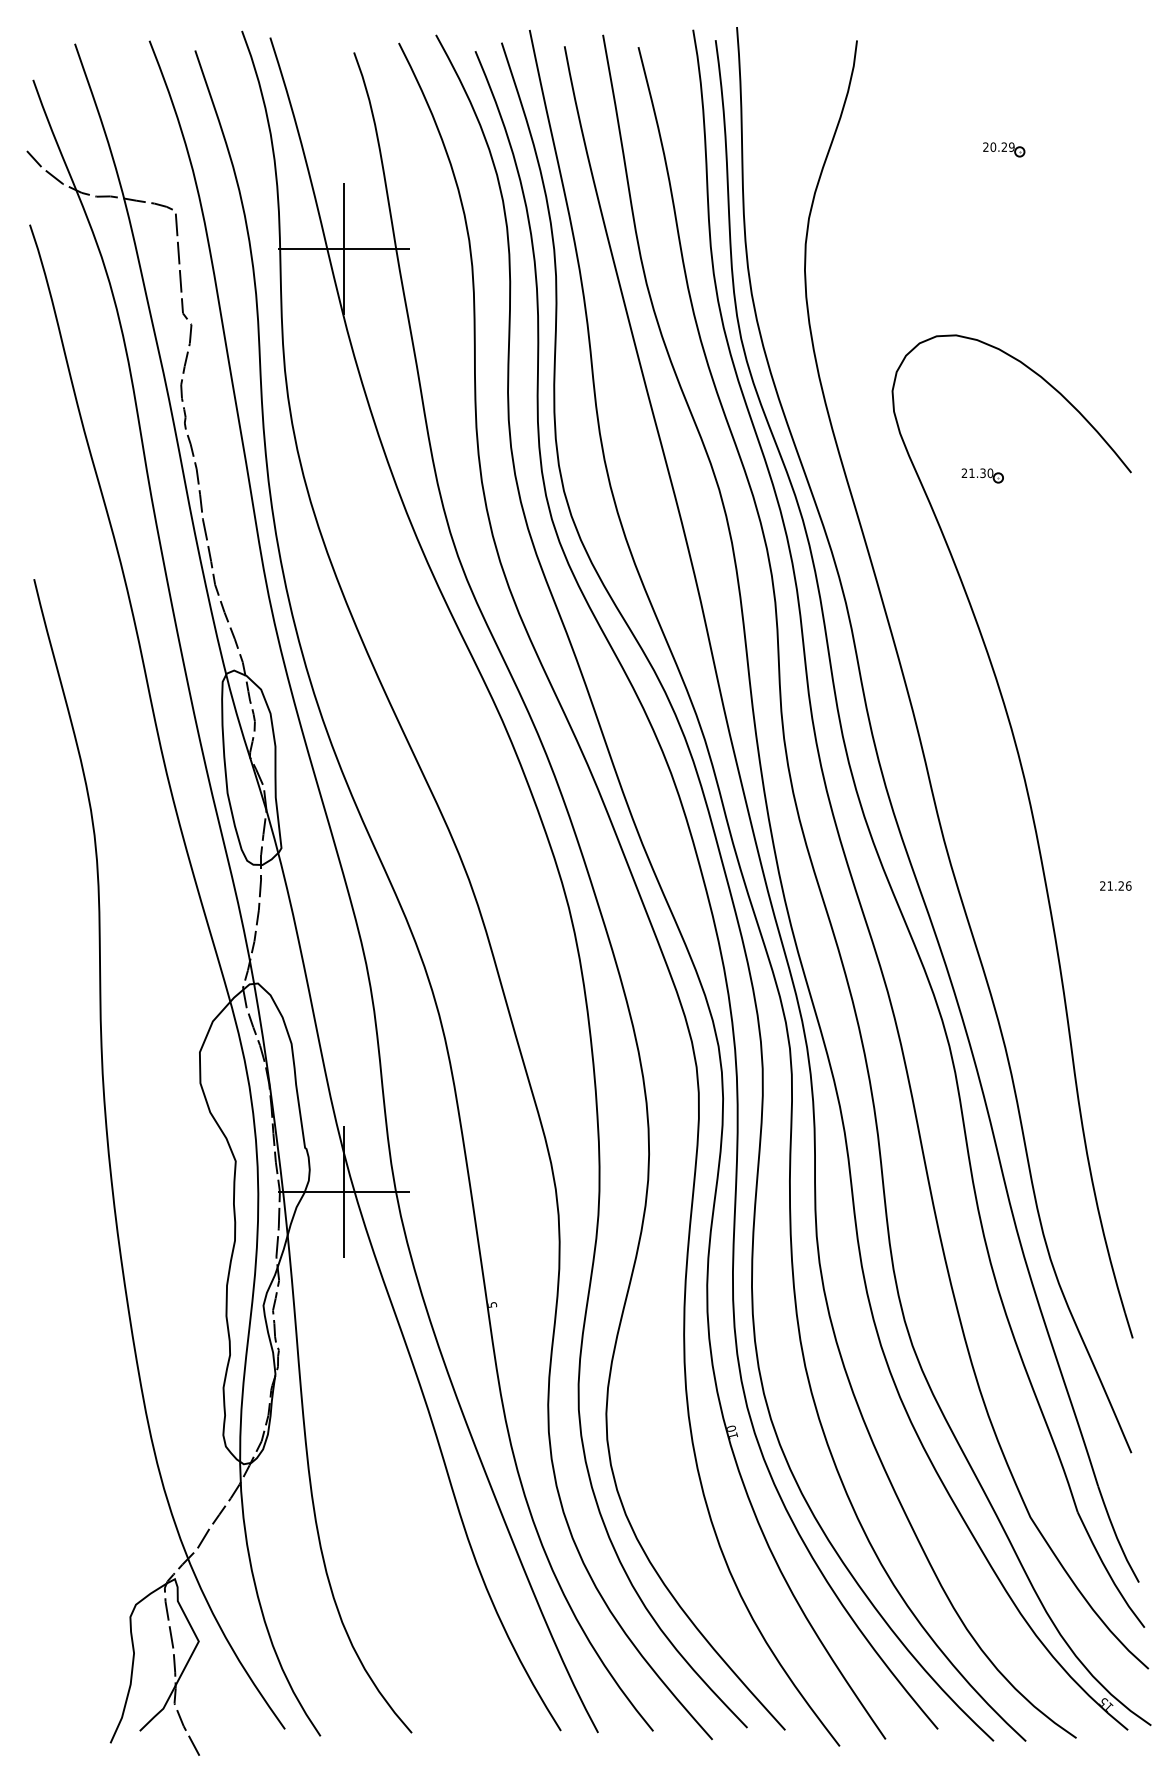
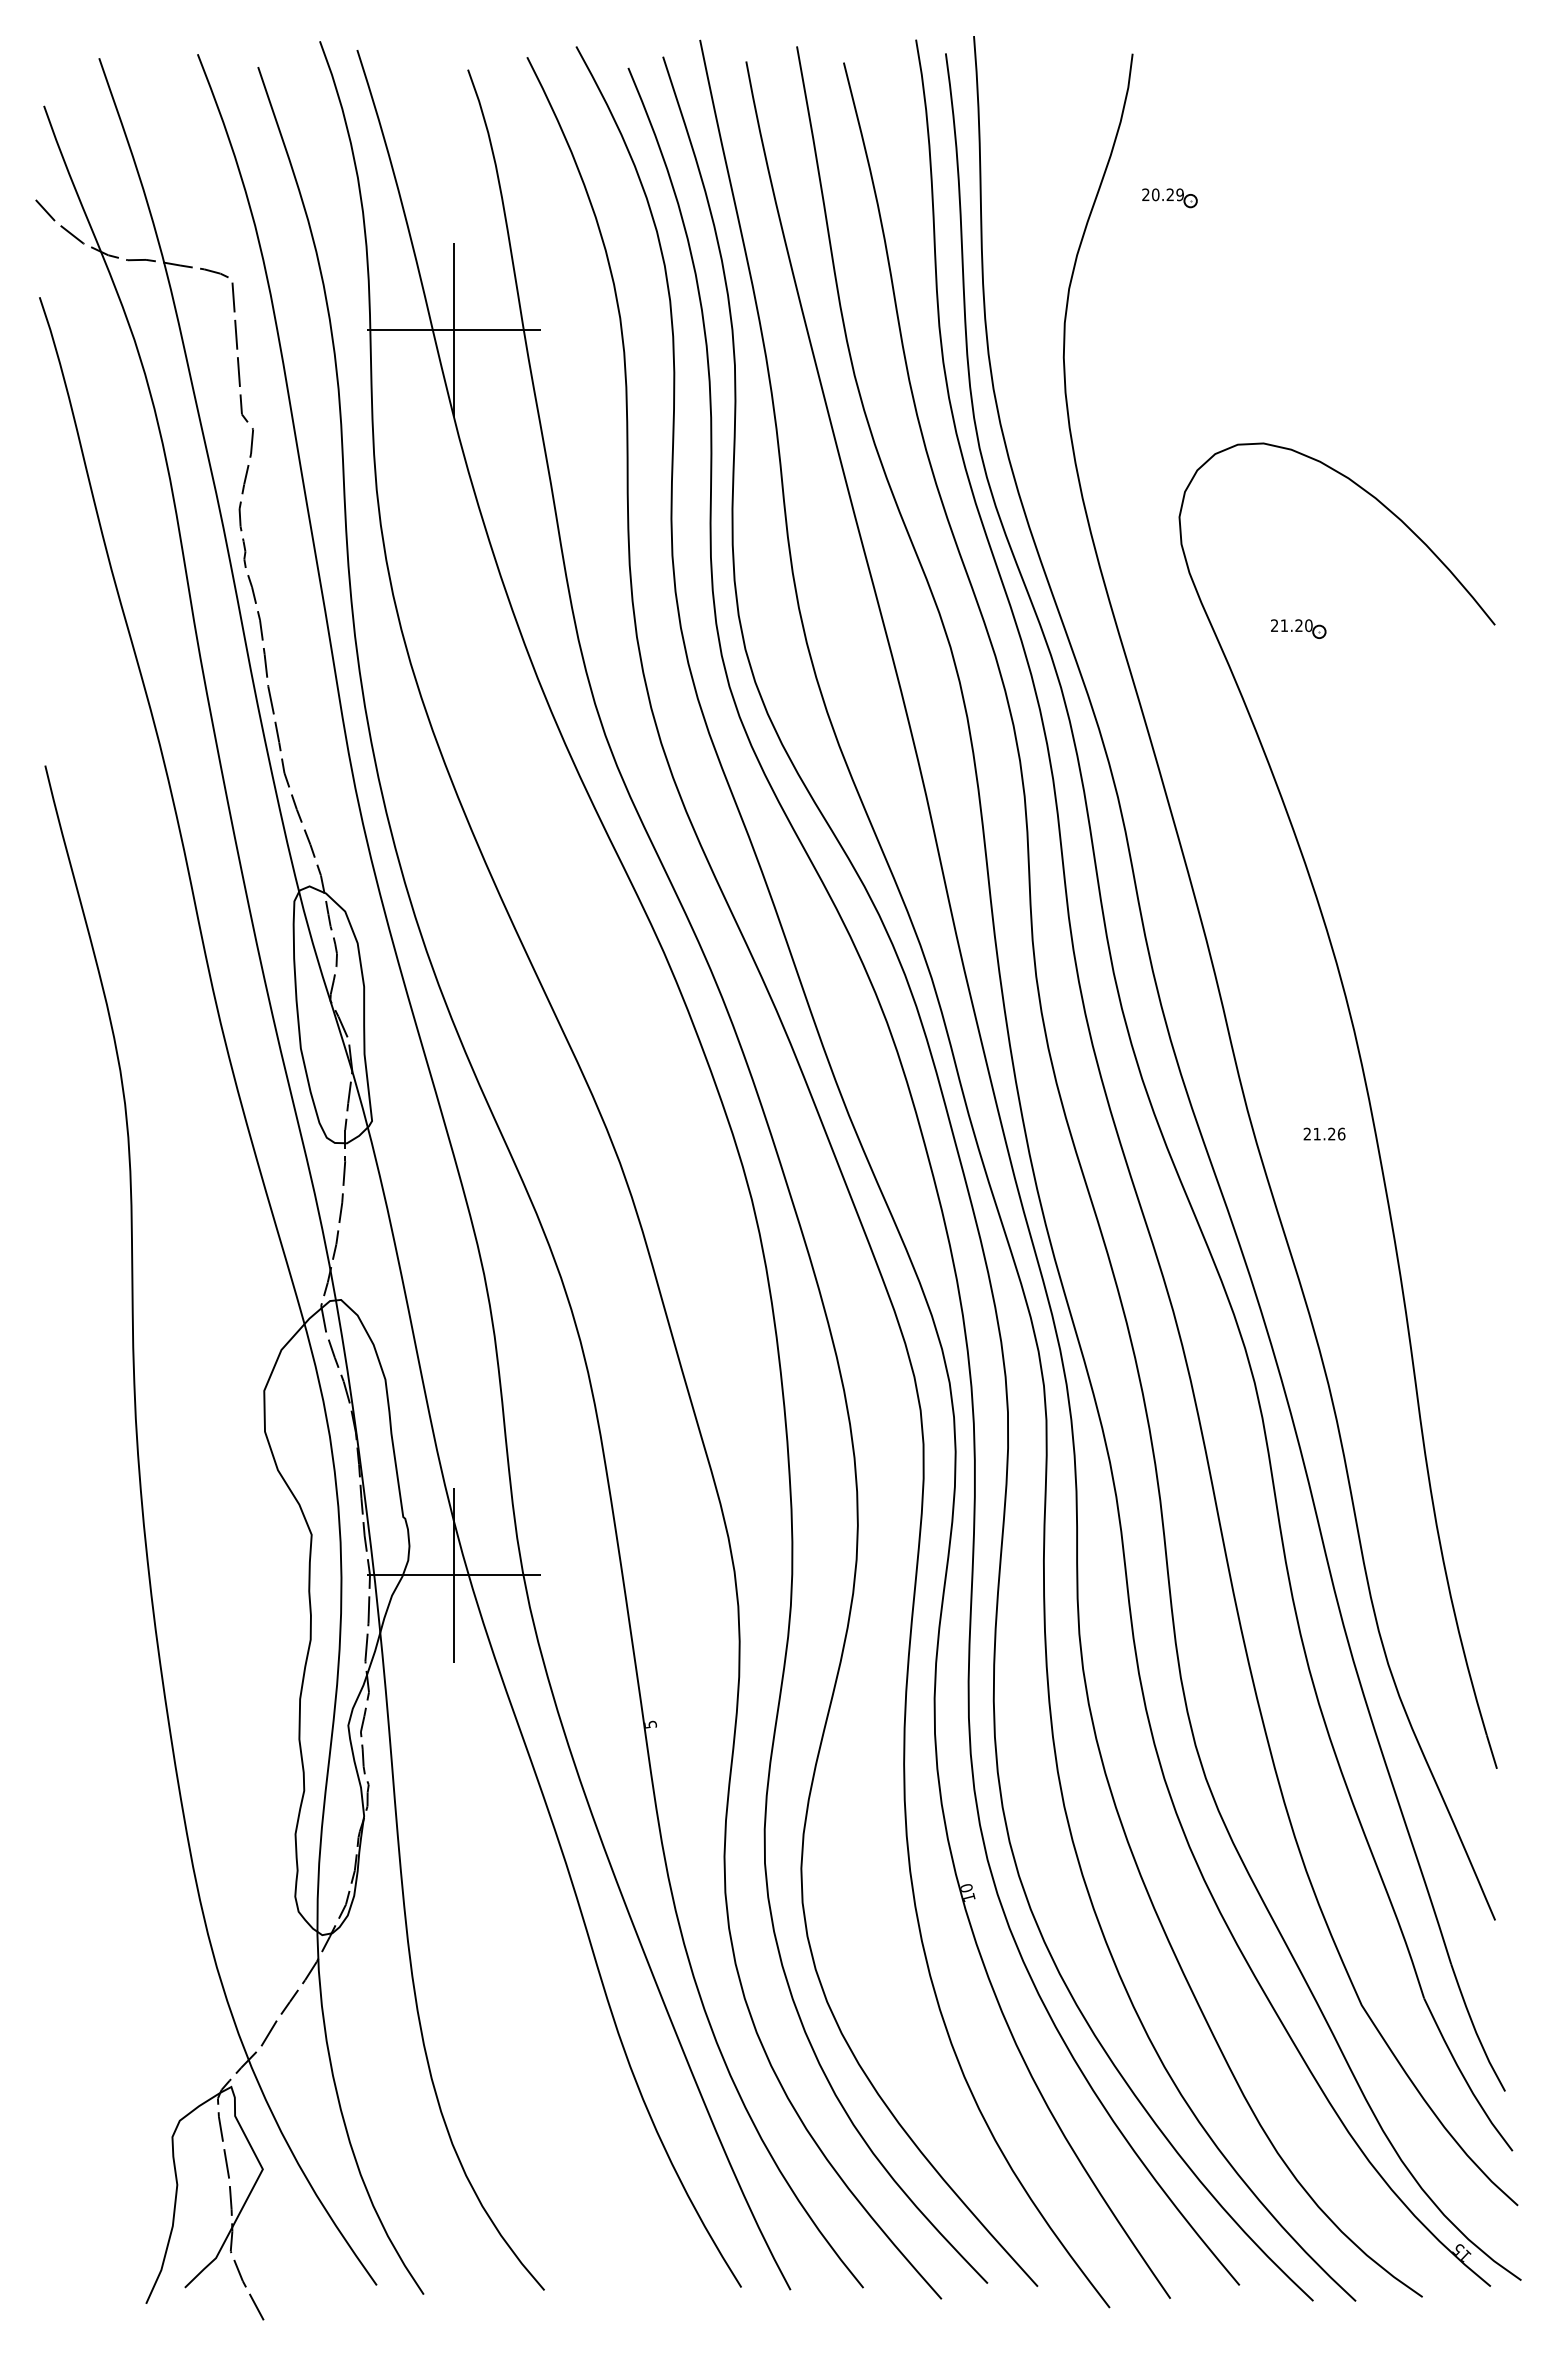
part: (1003, 149) -> (1169, 198), moved
text: (982, 473) -> (1298, 626), 21.30 -> 21.20
text: (1115, 885) -> (1324, 1133), moved

